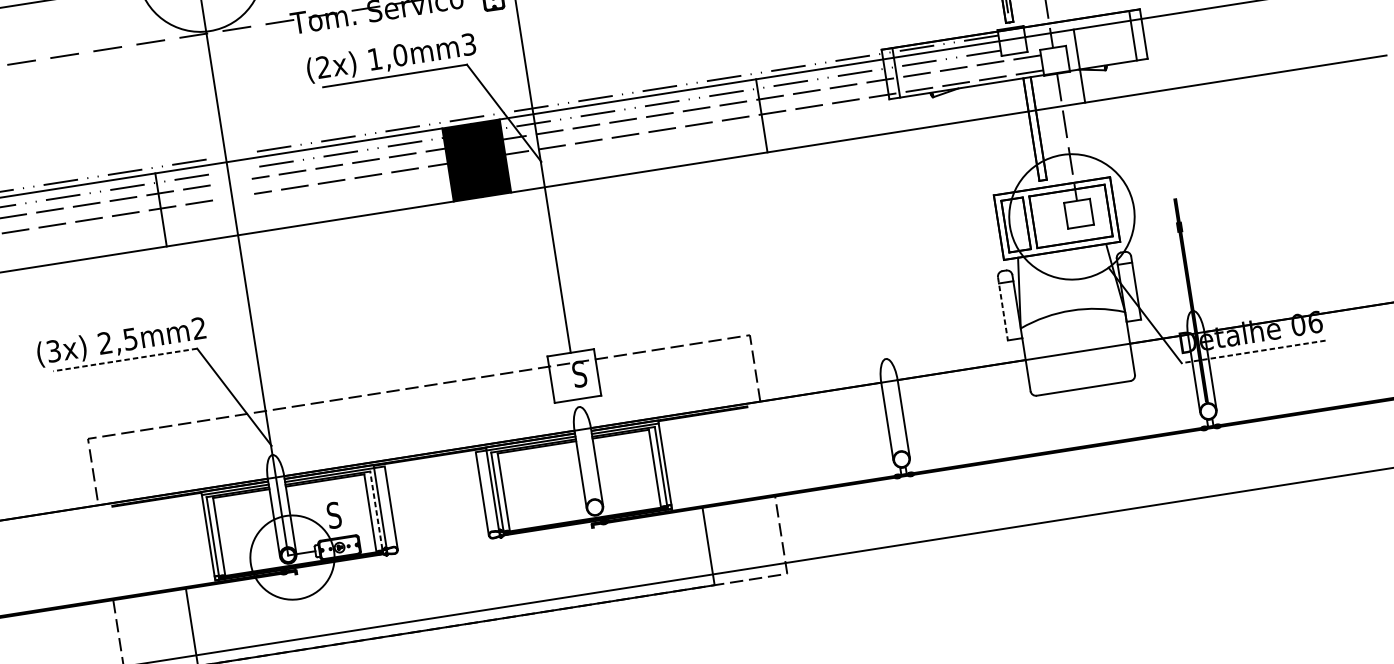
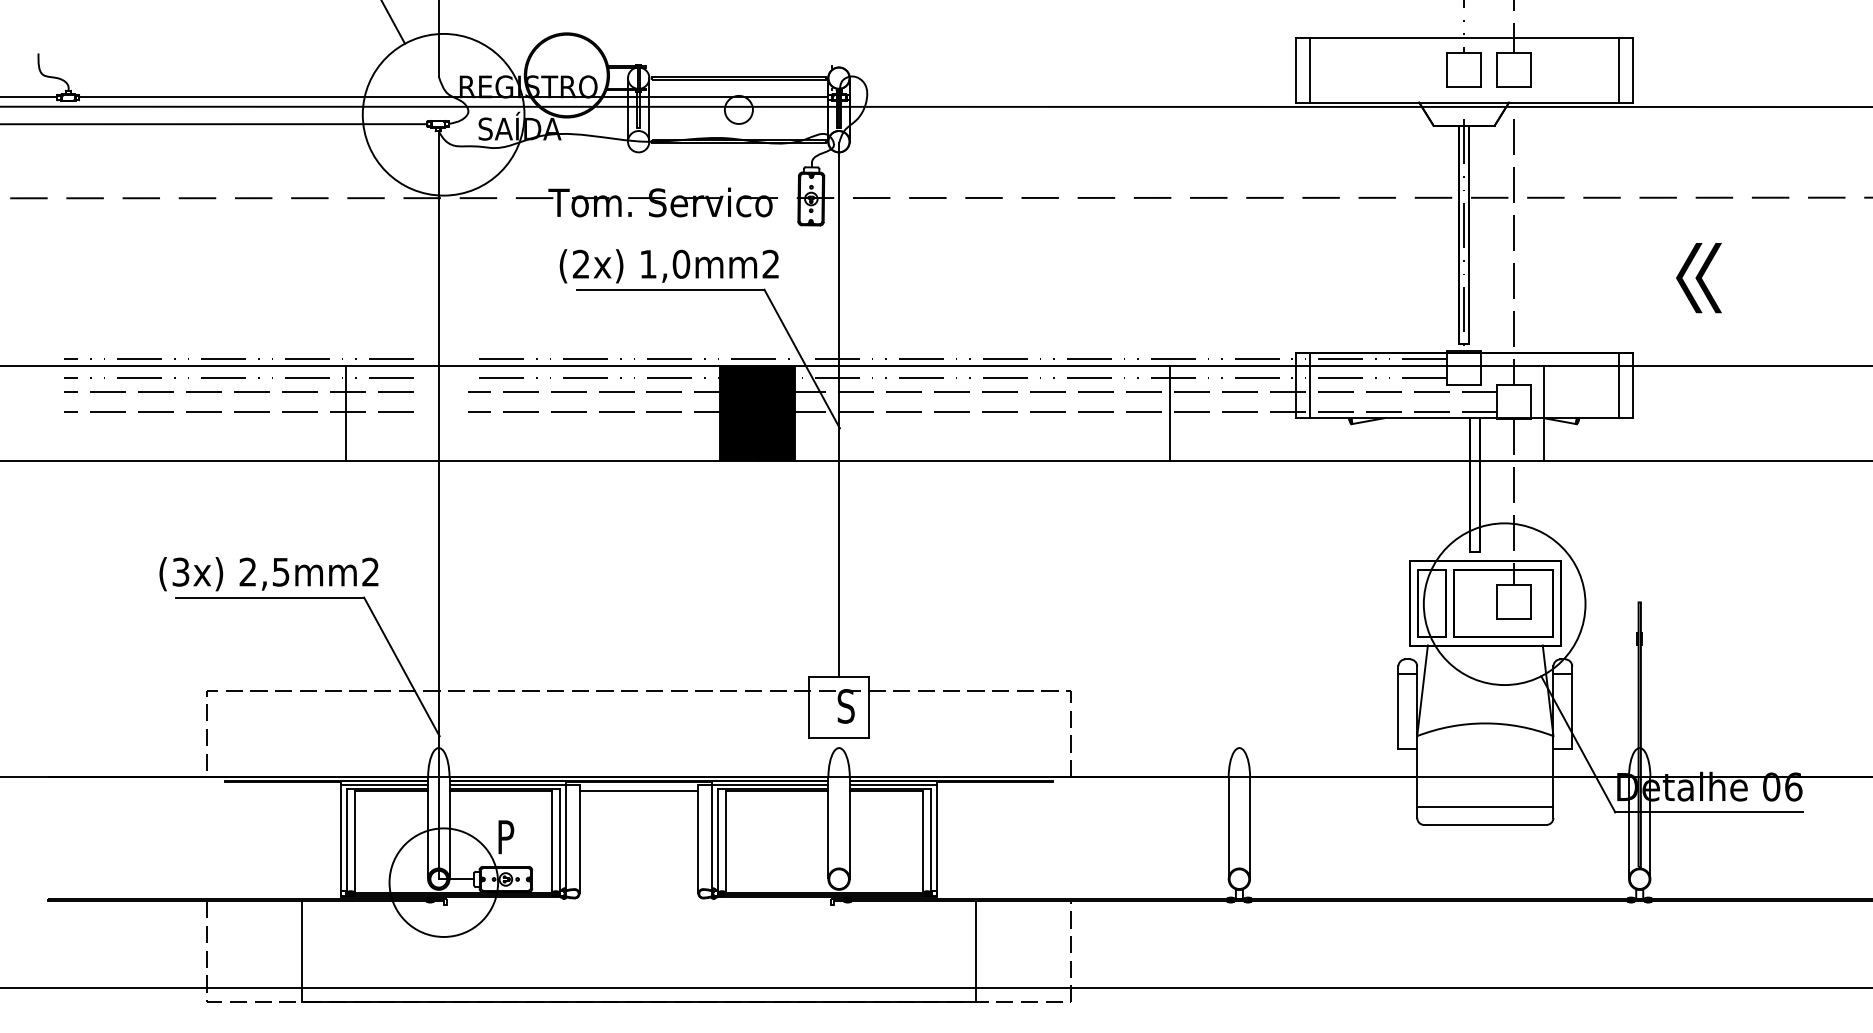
text: (468, 44) -> (770, 264), 1,0mm3 -> 1,0mm2
line: (761, 115) -> (1169, 413), moved
line: (1003, 309) -> (1398, 708), dashed -> solid
line: (1253, 351) -> (1709, 812), dashed -> solid
line: (125, 359) -> (270, 597), dashed -> solid
line: (1081, 374) -> (1485, 806), added
line: (430, 463) -> (638, 790), added
line: (376, 510) -> (560, 839), dashed -> solid
text: (334, 514) -> (505, 836), S -> P

